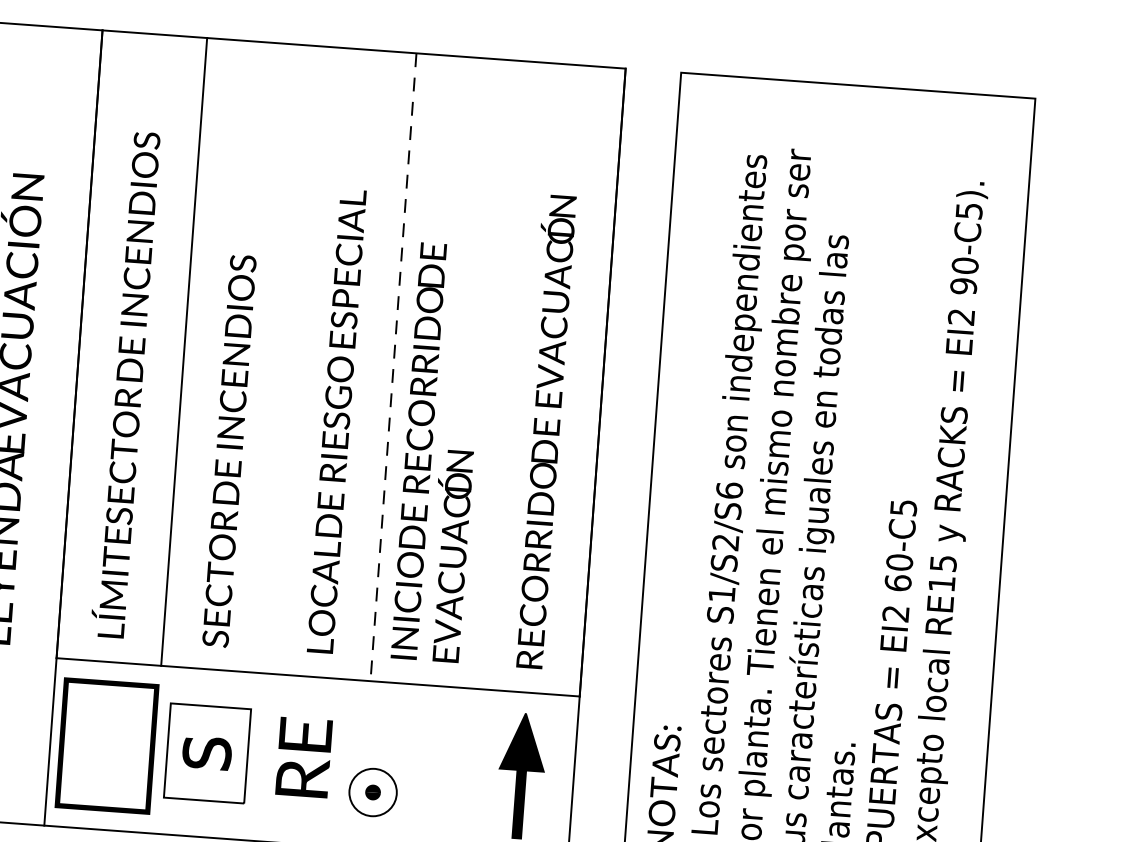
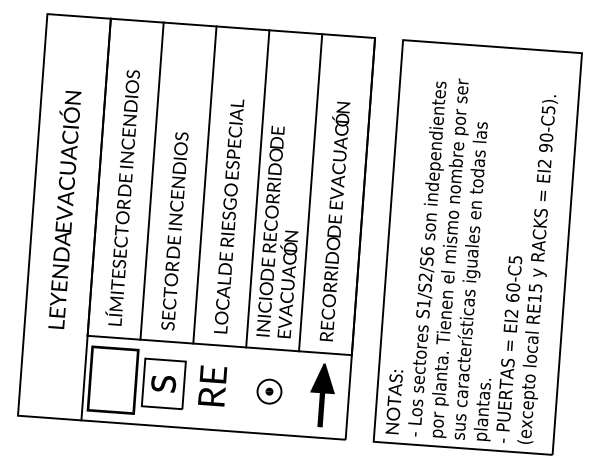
line: (287, 358) -> (204, 184), added
line: (392, 366) -> (257, 188), dashed -> solid
line: (497, 374) -> (310, 192), added
part: (373, 792) -> (269, 391), moved

